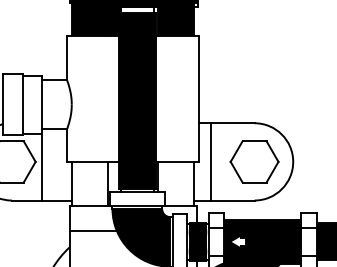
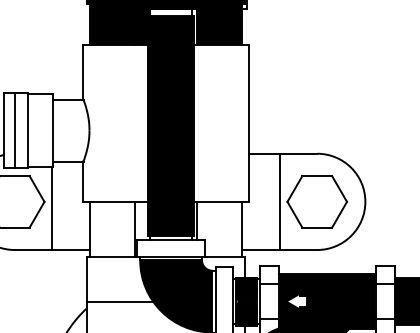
line: (11, 104) -> (14, 130), added
line: (210, 161) -> (279, 201), moved
line: (95, 230) -> (119, 301), moved

